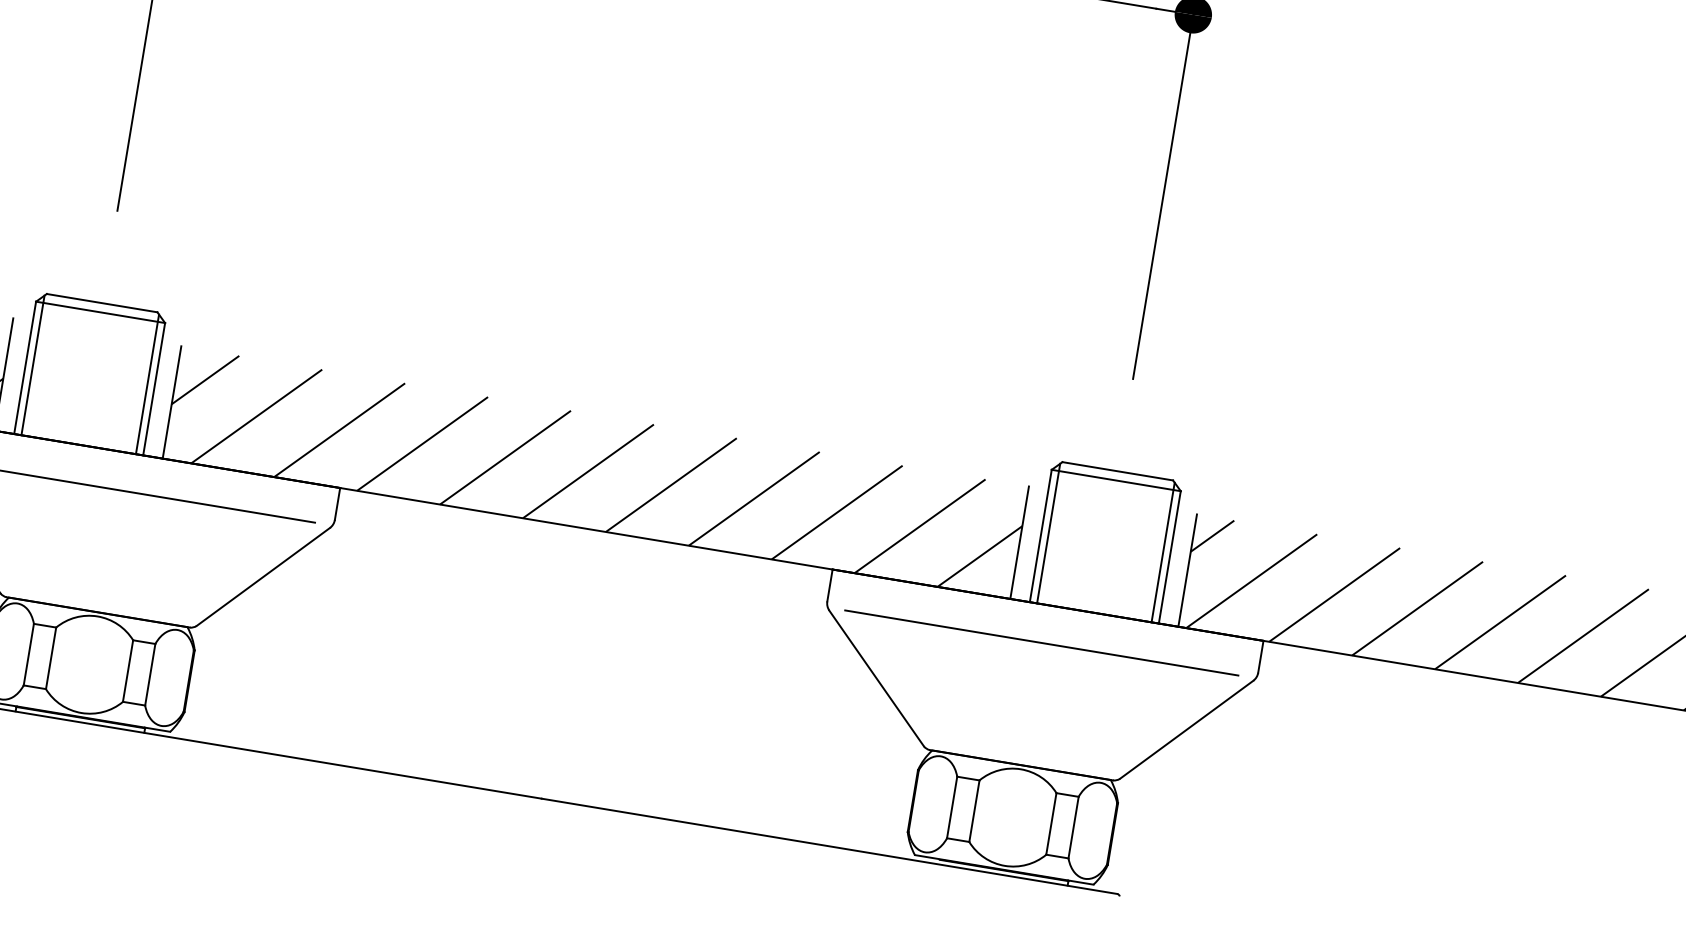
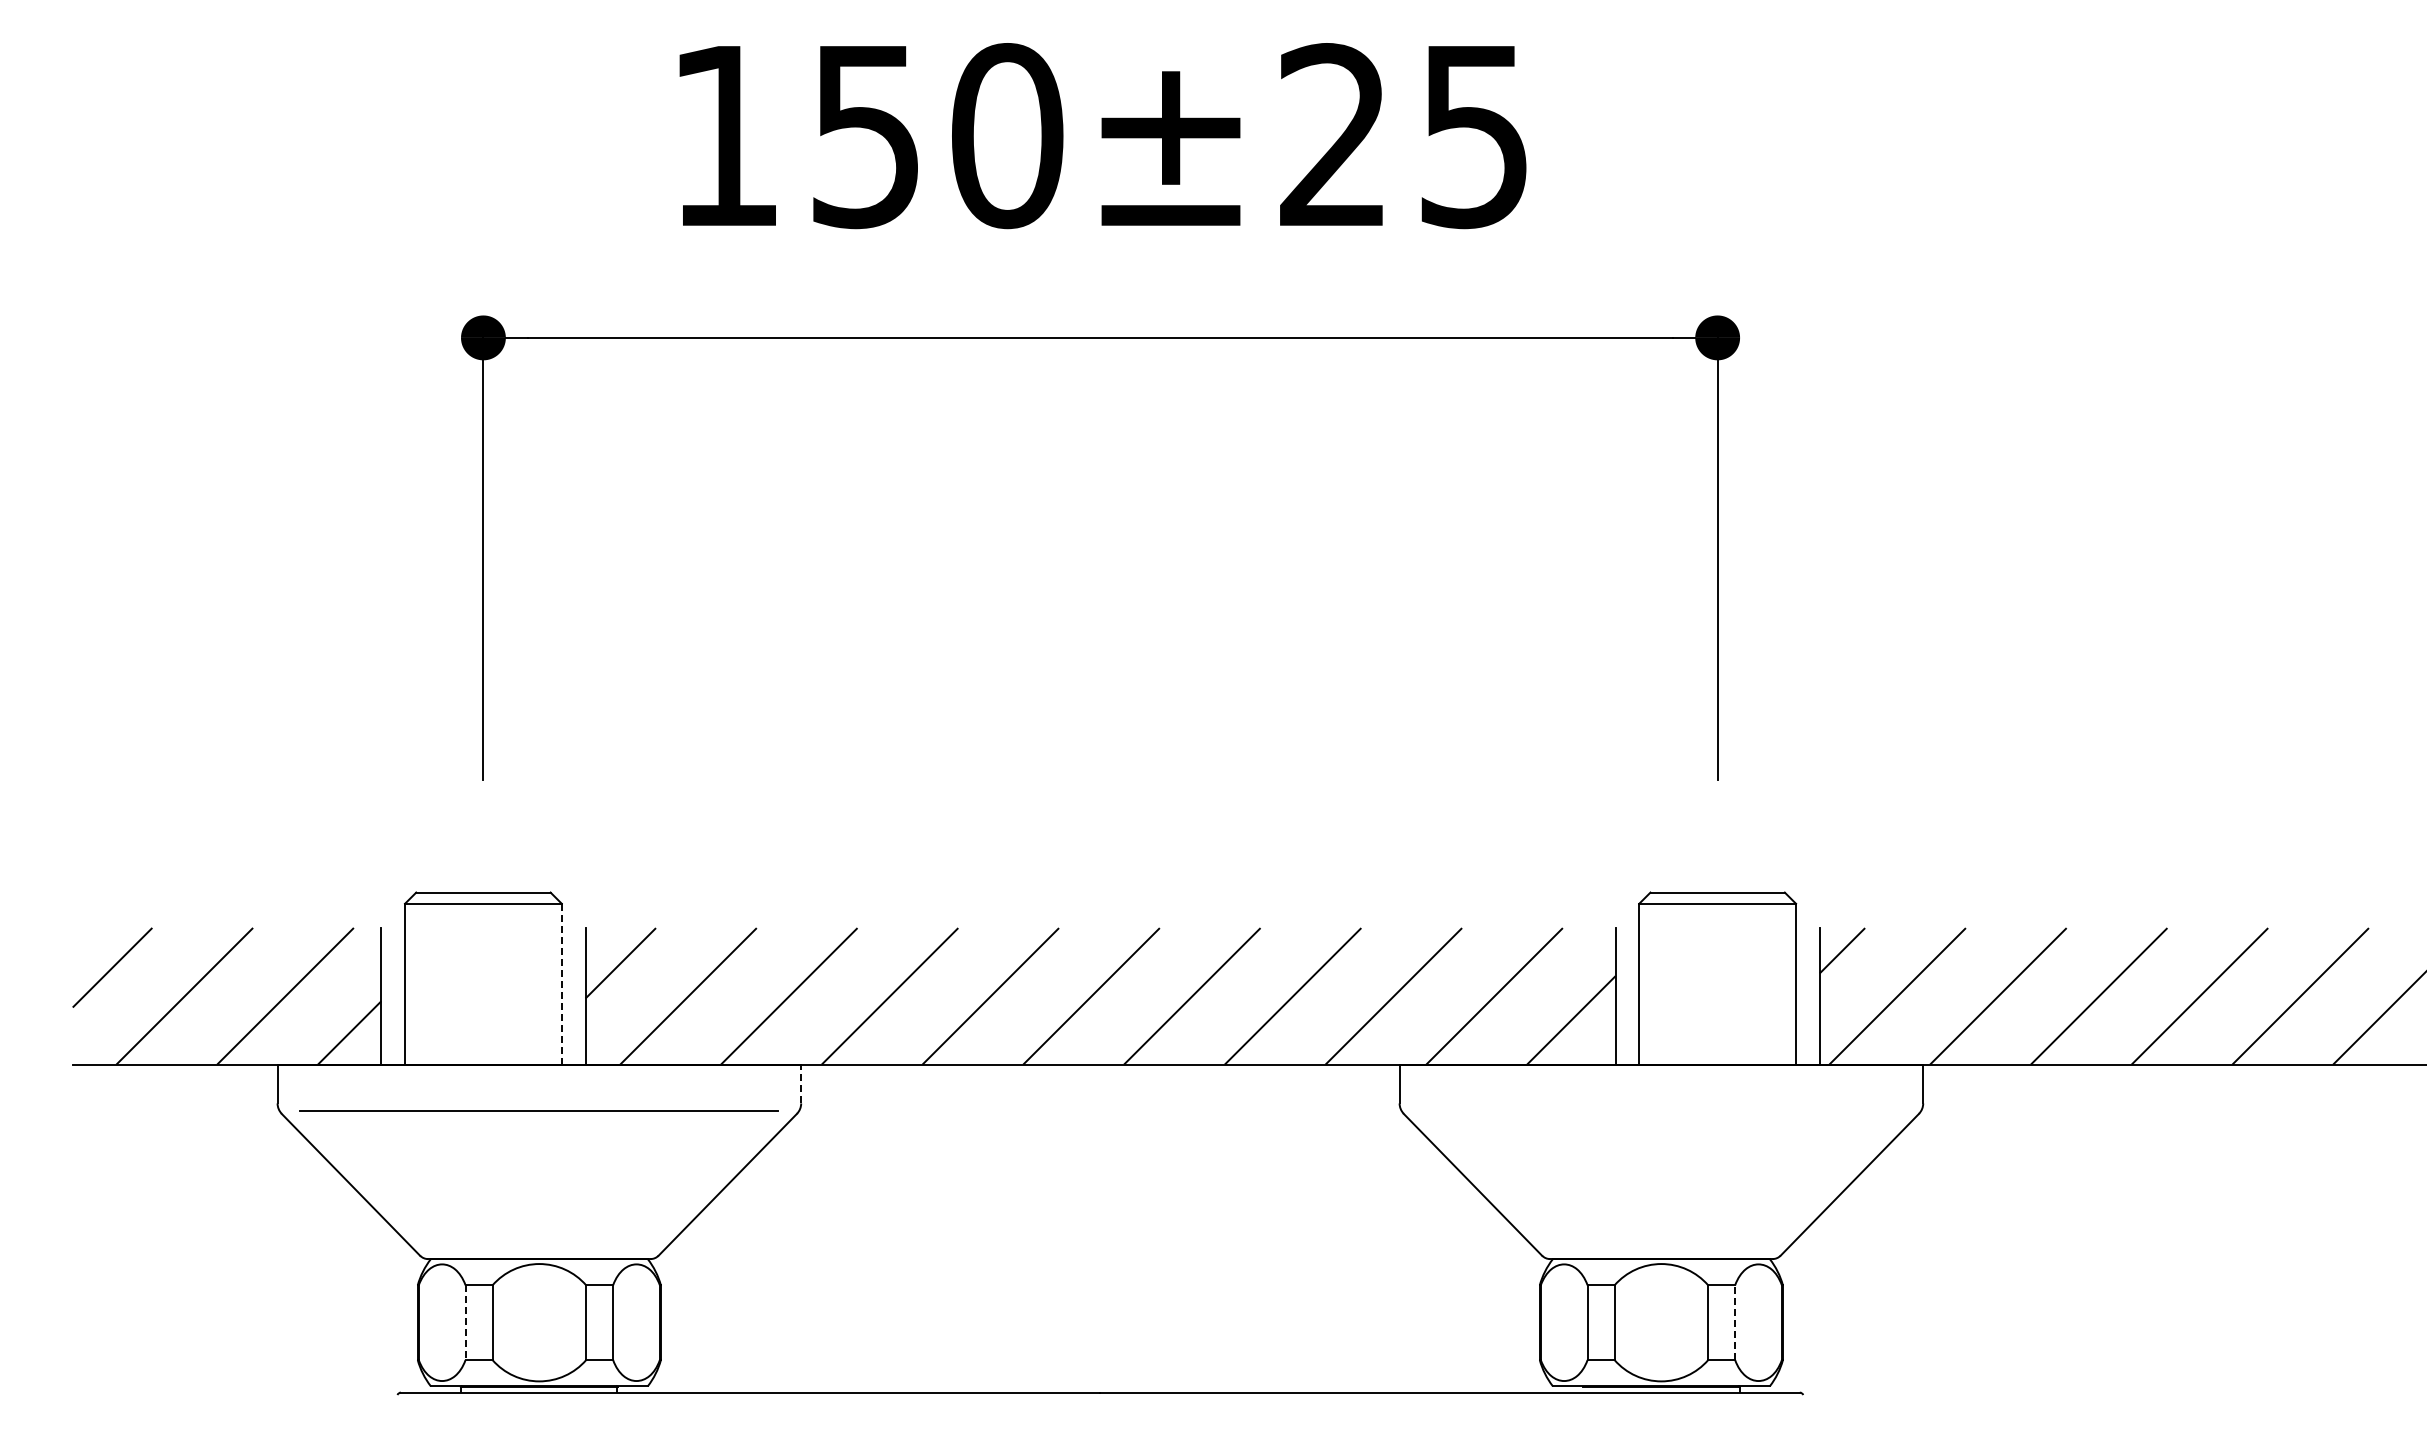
line: (32, 365) -> (413, 979), removed
line: (147, 384) -> (553, 979), removed
line: (153, 389) -> (561, 984), solid -> dashed
line: (337, 503) -> (801, 1083), solid -> dashed
line: (1049, 533) -> (1648, 979), removed
line: (1163, 552) -> (1787, 979), removed
line: (1041, 642) -> (1661, 1110), removed
line: (28, 655) -> (465, 1323), solid -> dashed
line: (1073, 827) -> (1735, 1322), solid -> dashed

